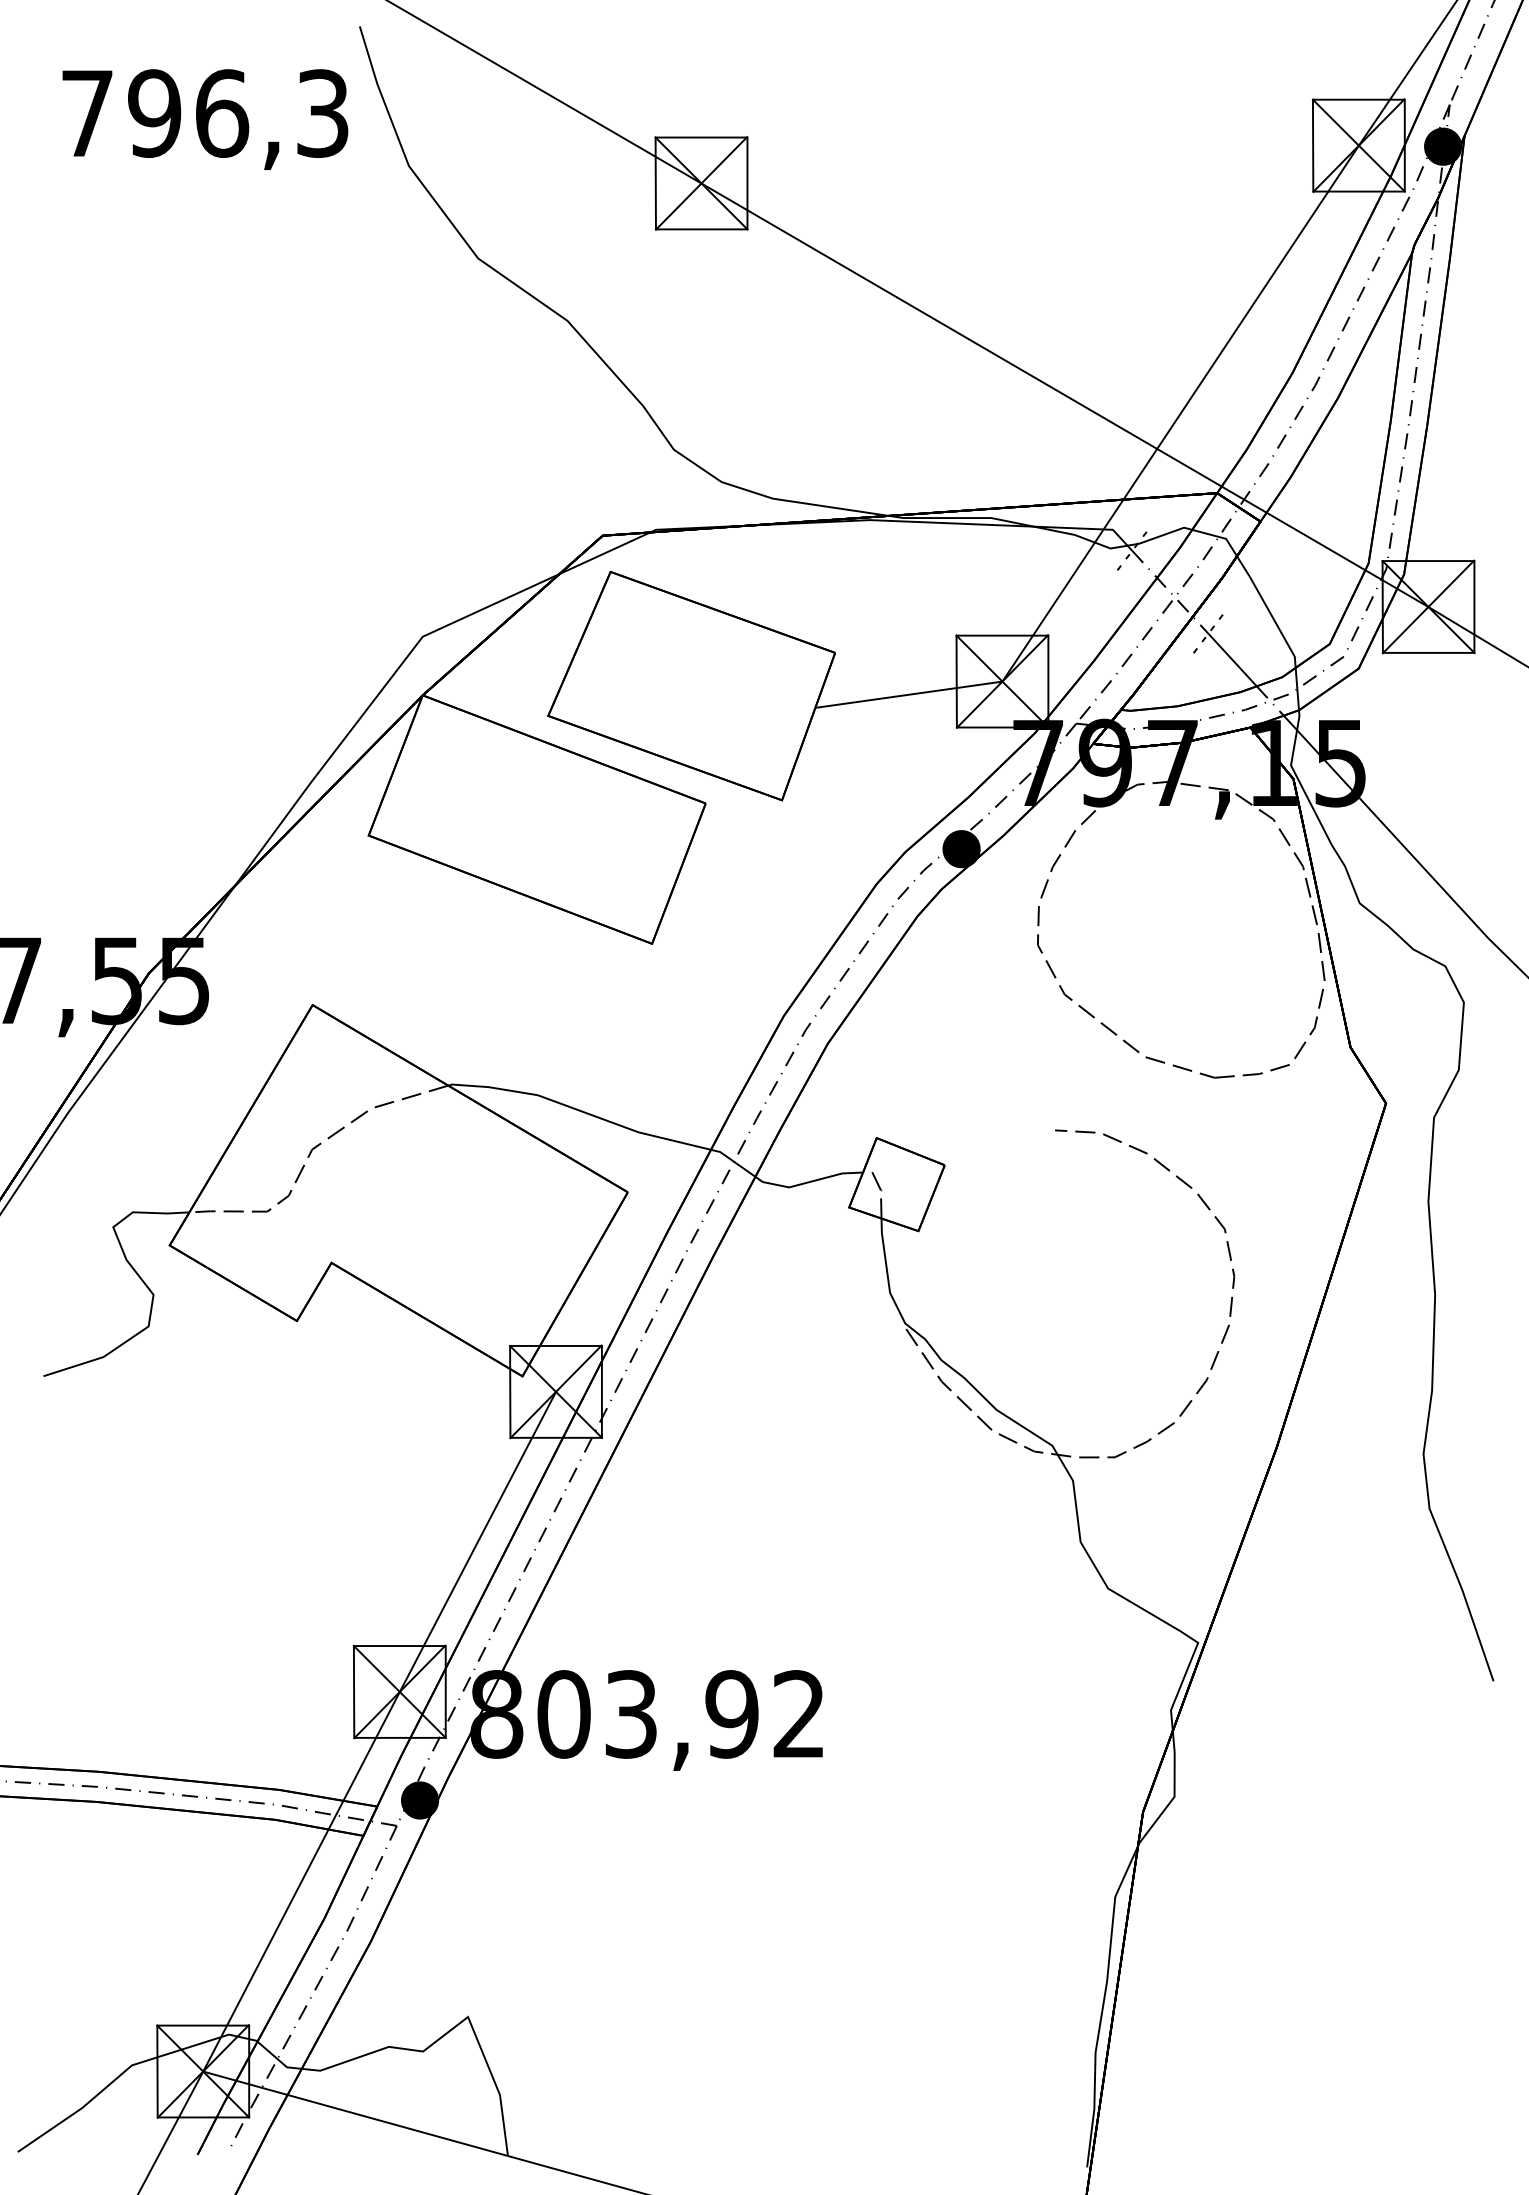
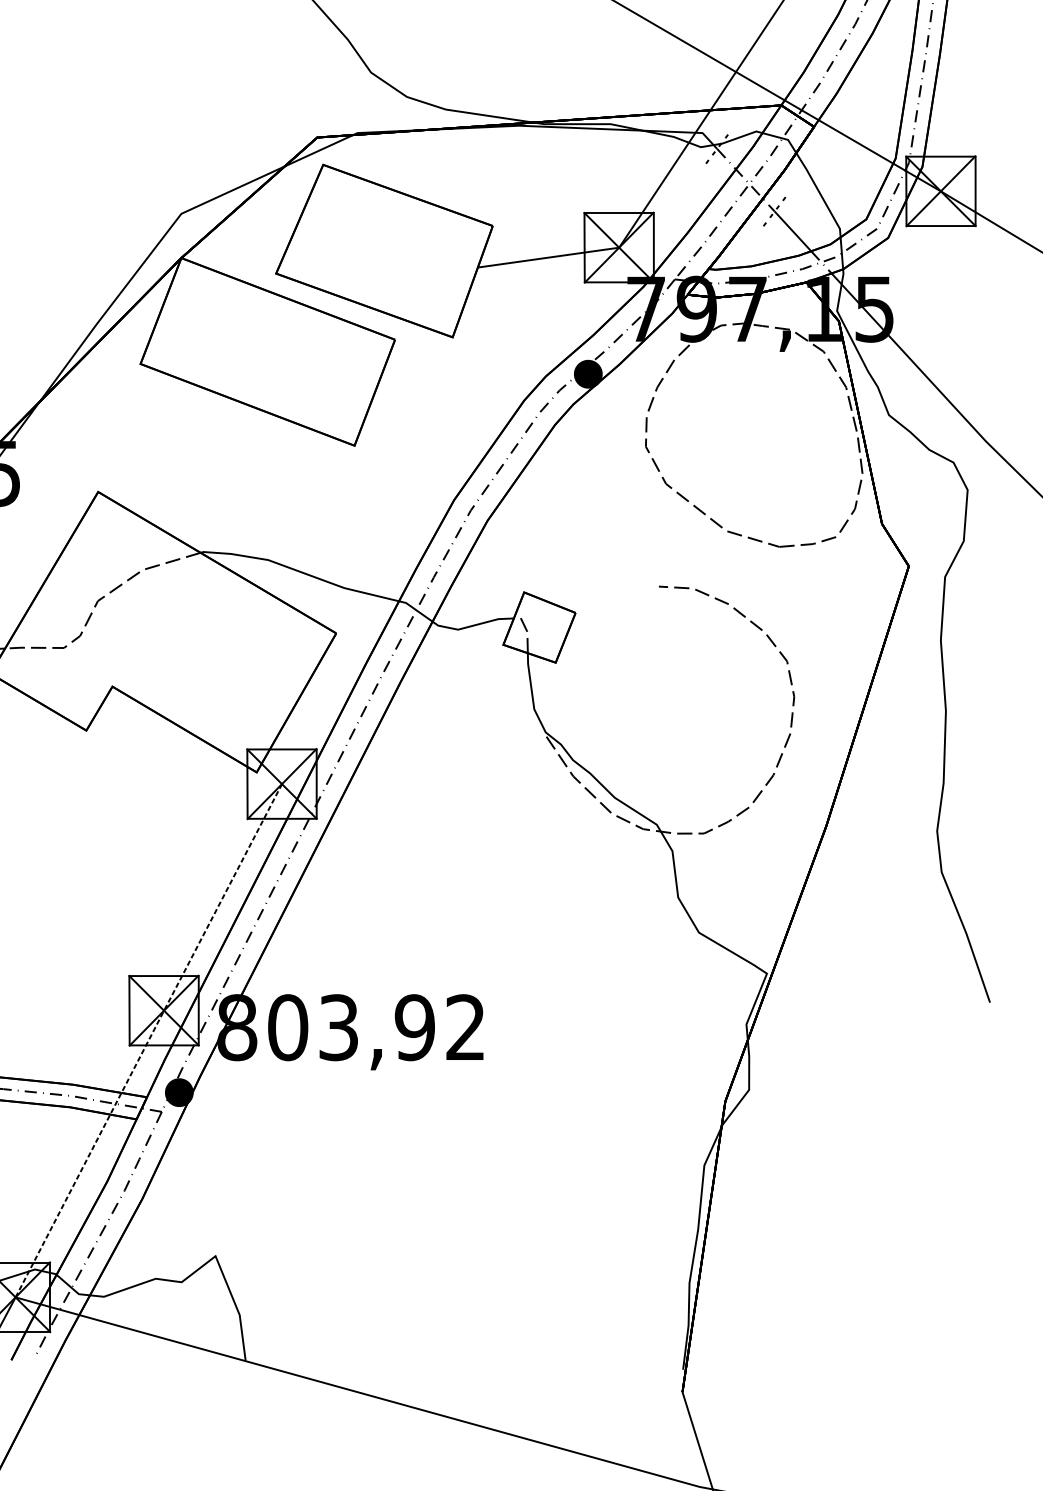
line: (379, 1731) -> (148, 1040), solid -> dashed

